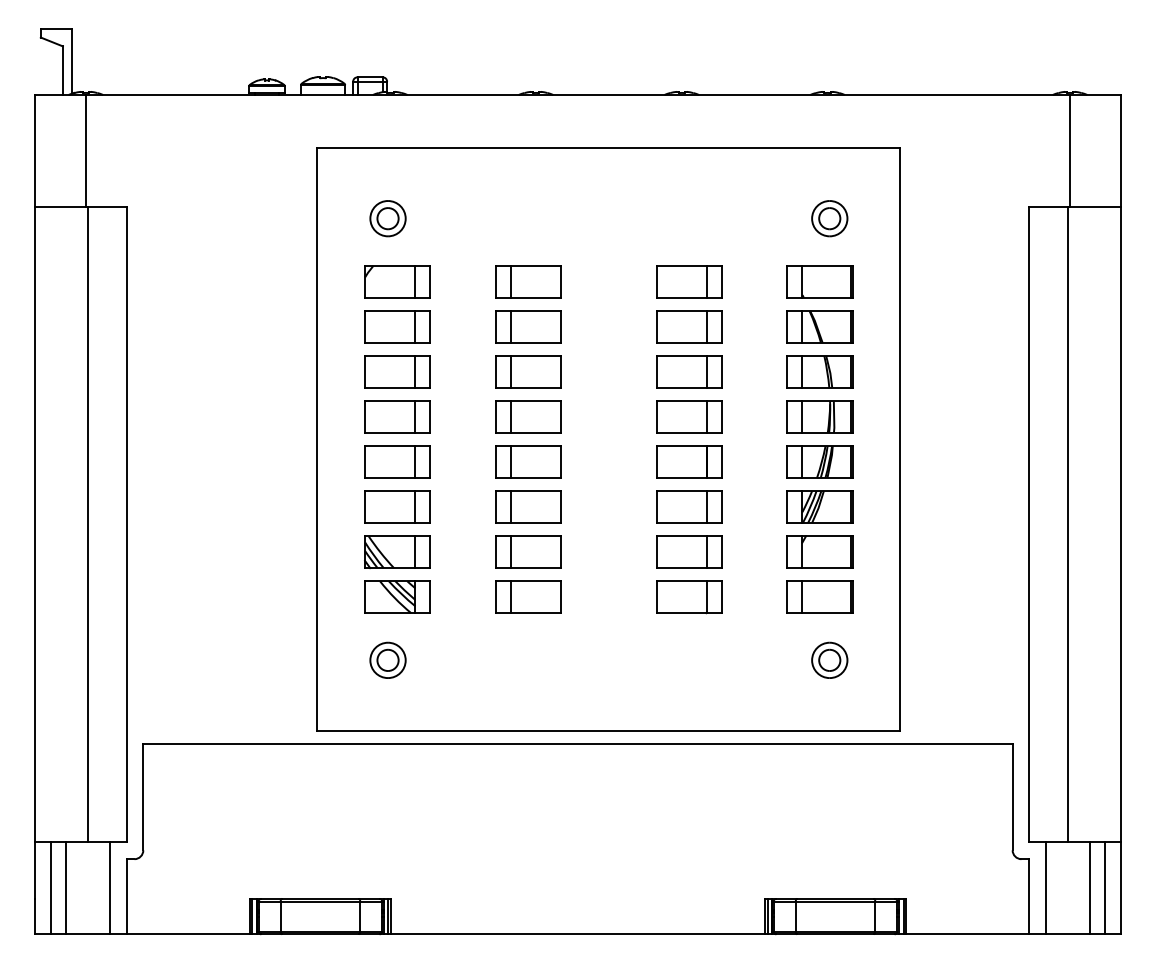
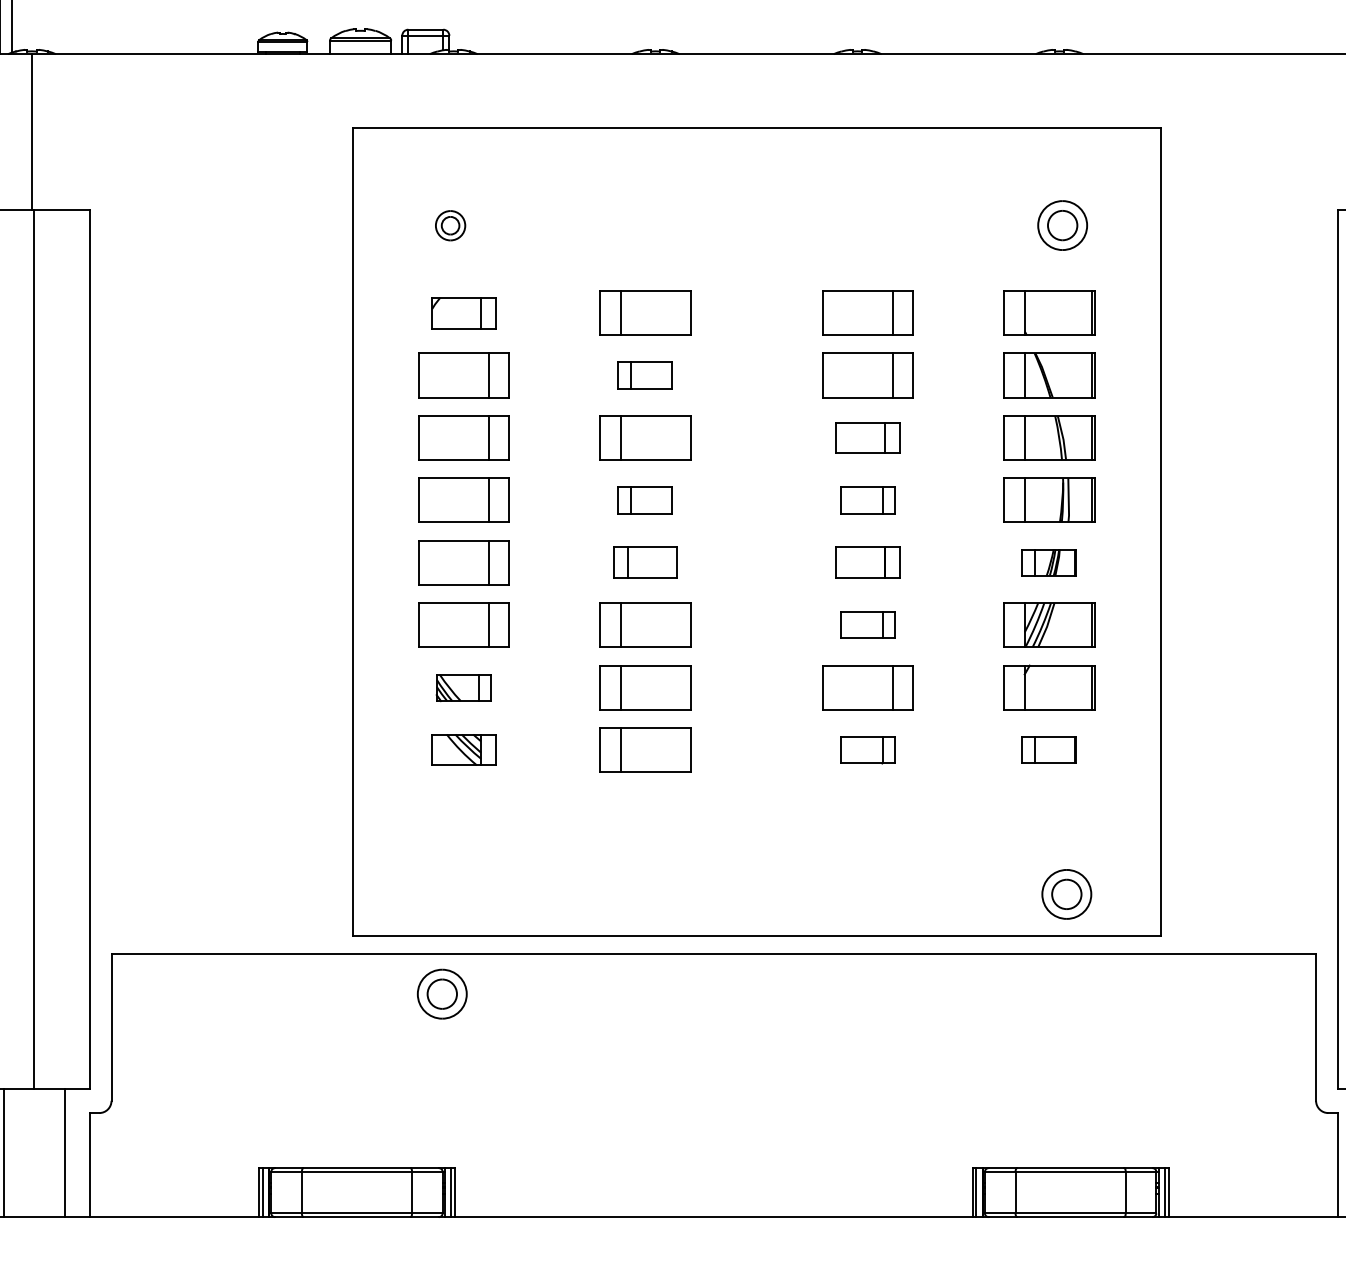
part: (387, 218) -> (449, 225), size x0.6
part: (397, 281) -> (463, 312), size x0.7
part: (528, 326) -> (645, 374), size x0.6
part: (689, 371) -> (868, 437), size x0.7
part: (528, 416) -> (645, 499), size x0.6
part: (689, 416) -> (868, 499), size x0.6
part: (528, 461) -> (645, 562), size x0.7
part: (689, 461) -> (868, 562), size x0.7
part: (819, 461) -> (1048, 562), size x0.6
part: (689, 506) -> (868, 624), size x0.6
part: (397, 552) -> (463, 688), size x0.6
part: (397, 596) -> (463, 749), size x0.7
part: (819, 596) -> (1048, 749), size x0.6
part: (689, 597) -> (868, 750), size x0.6
part: (387, 659) -> (441, 992), moved
part: (829, 659) -> (1066, 893), moved

